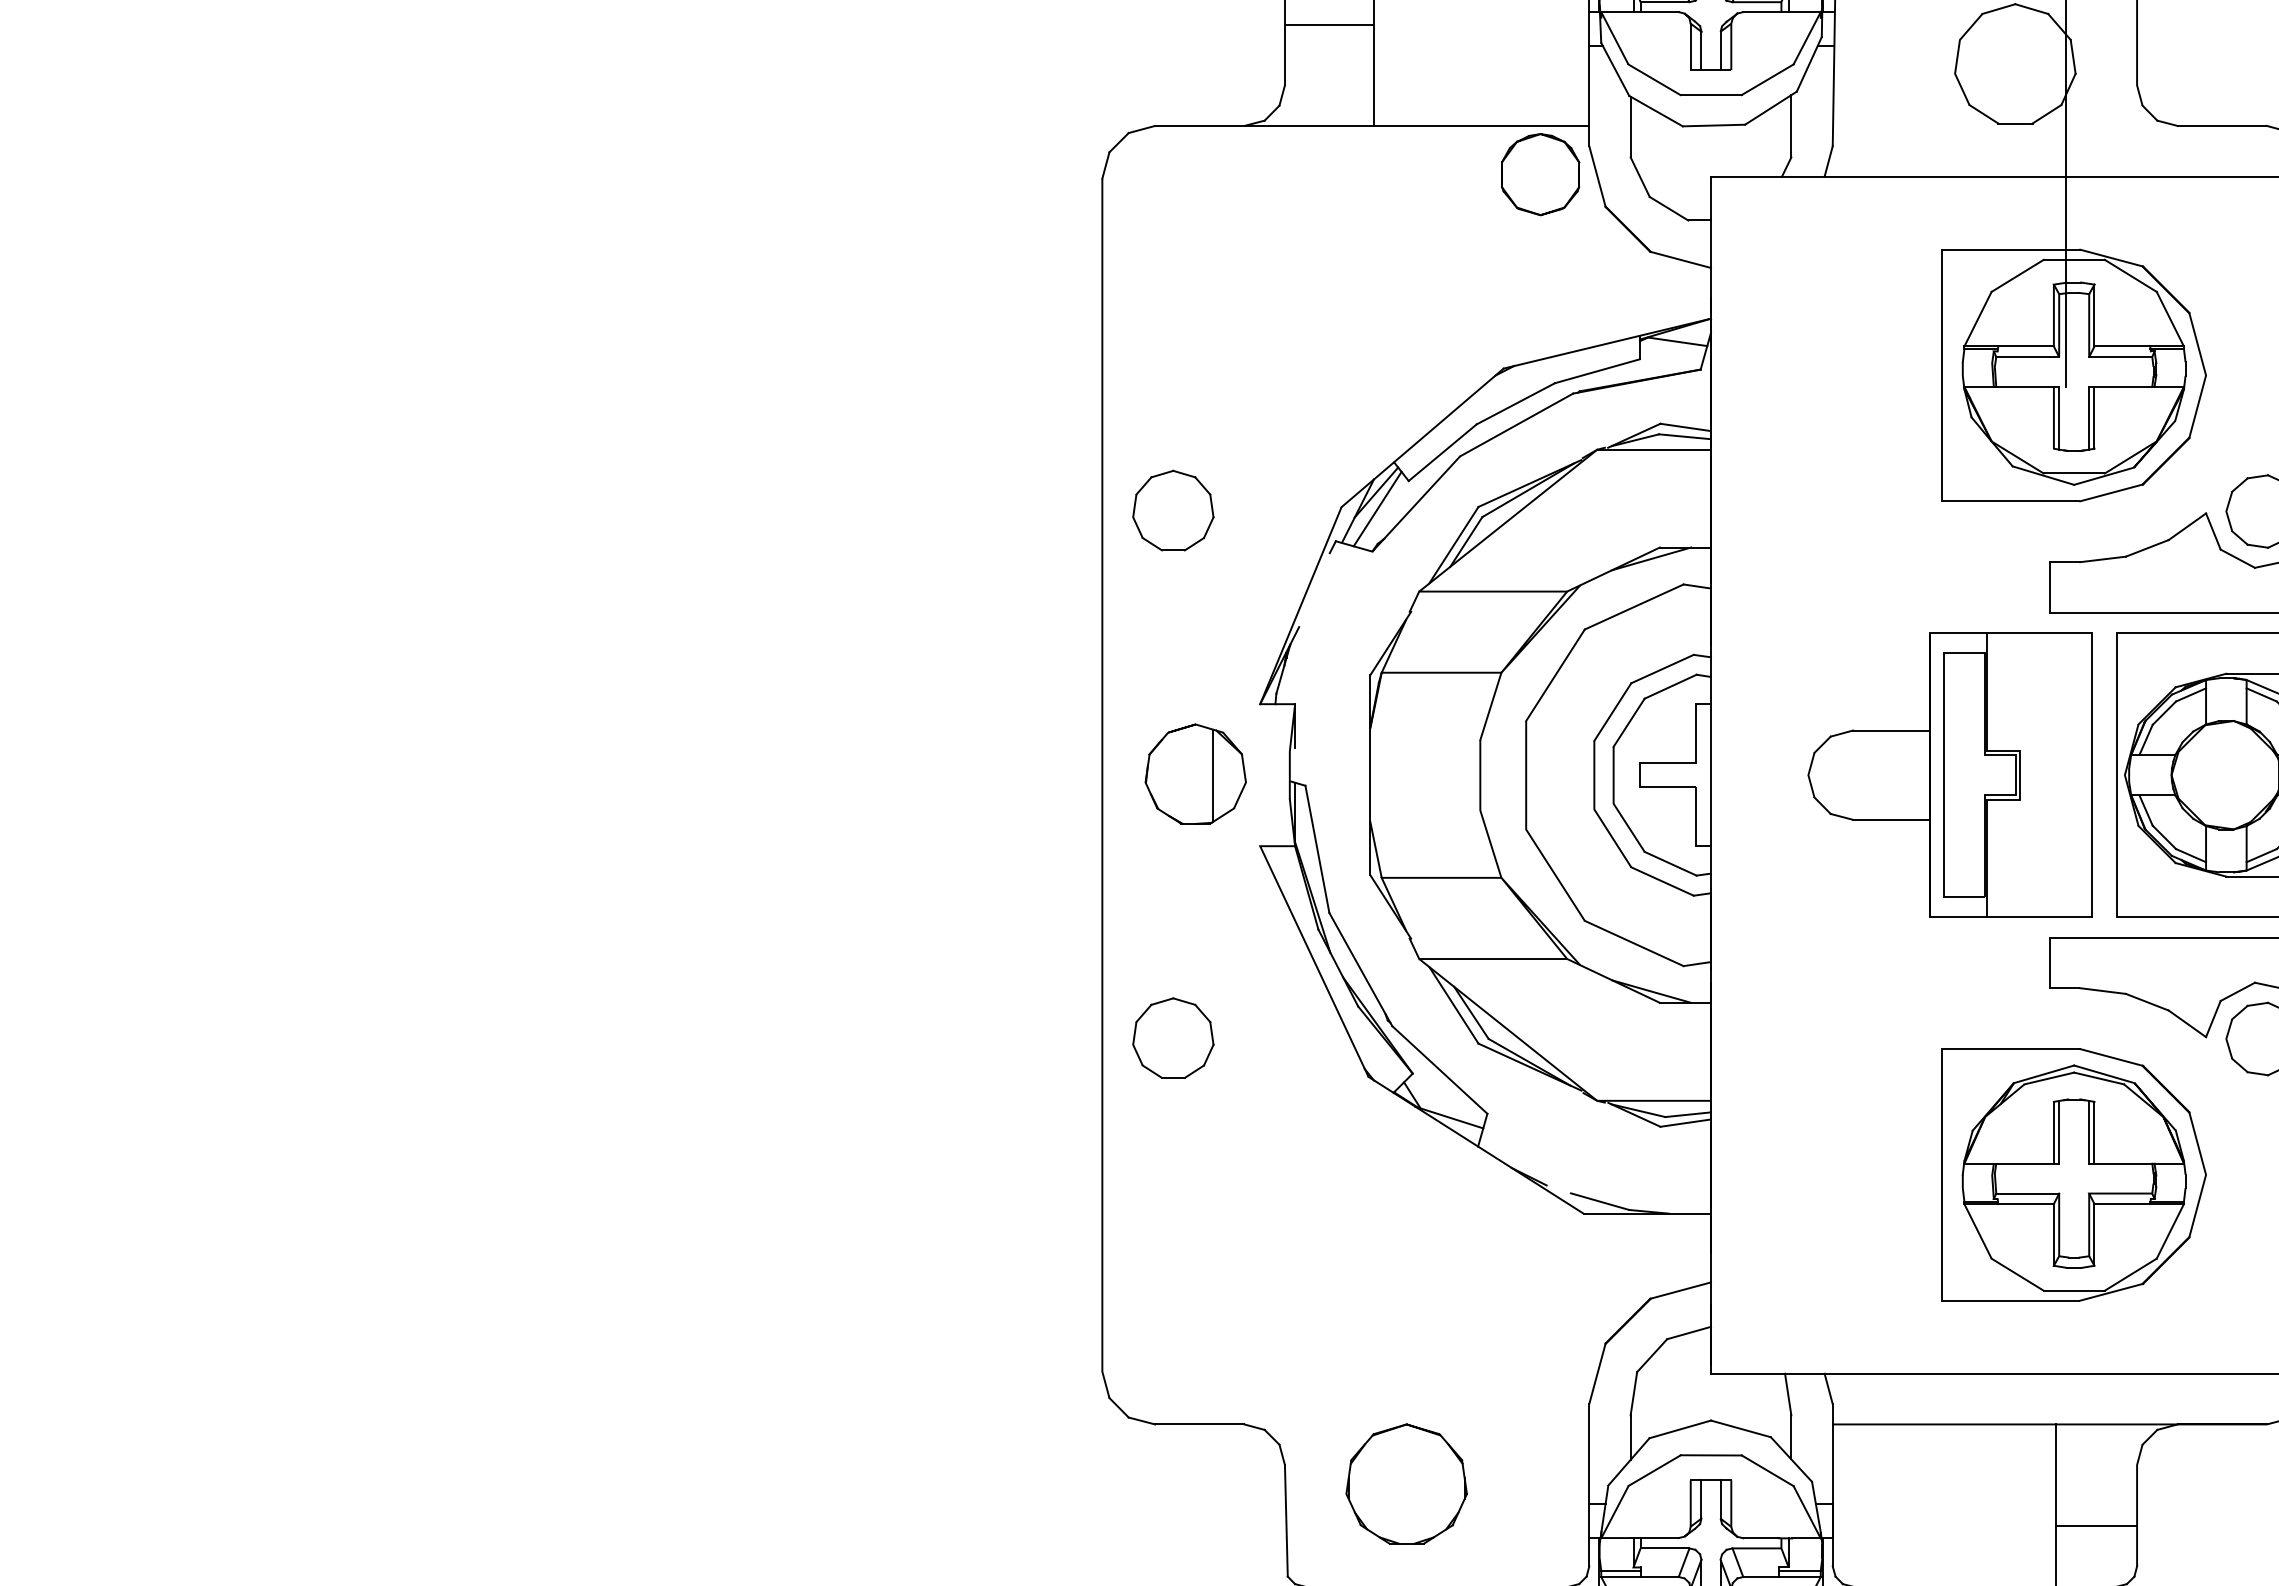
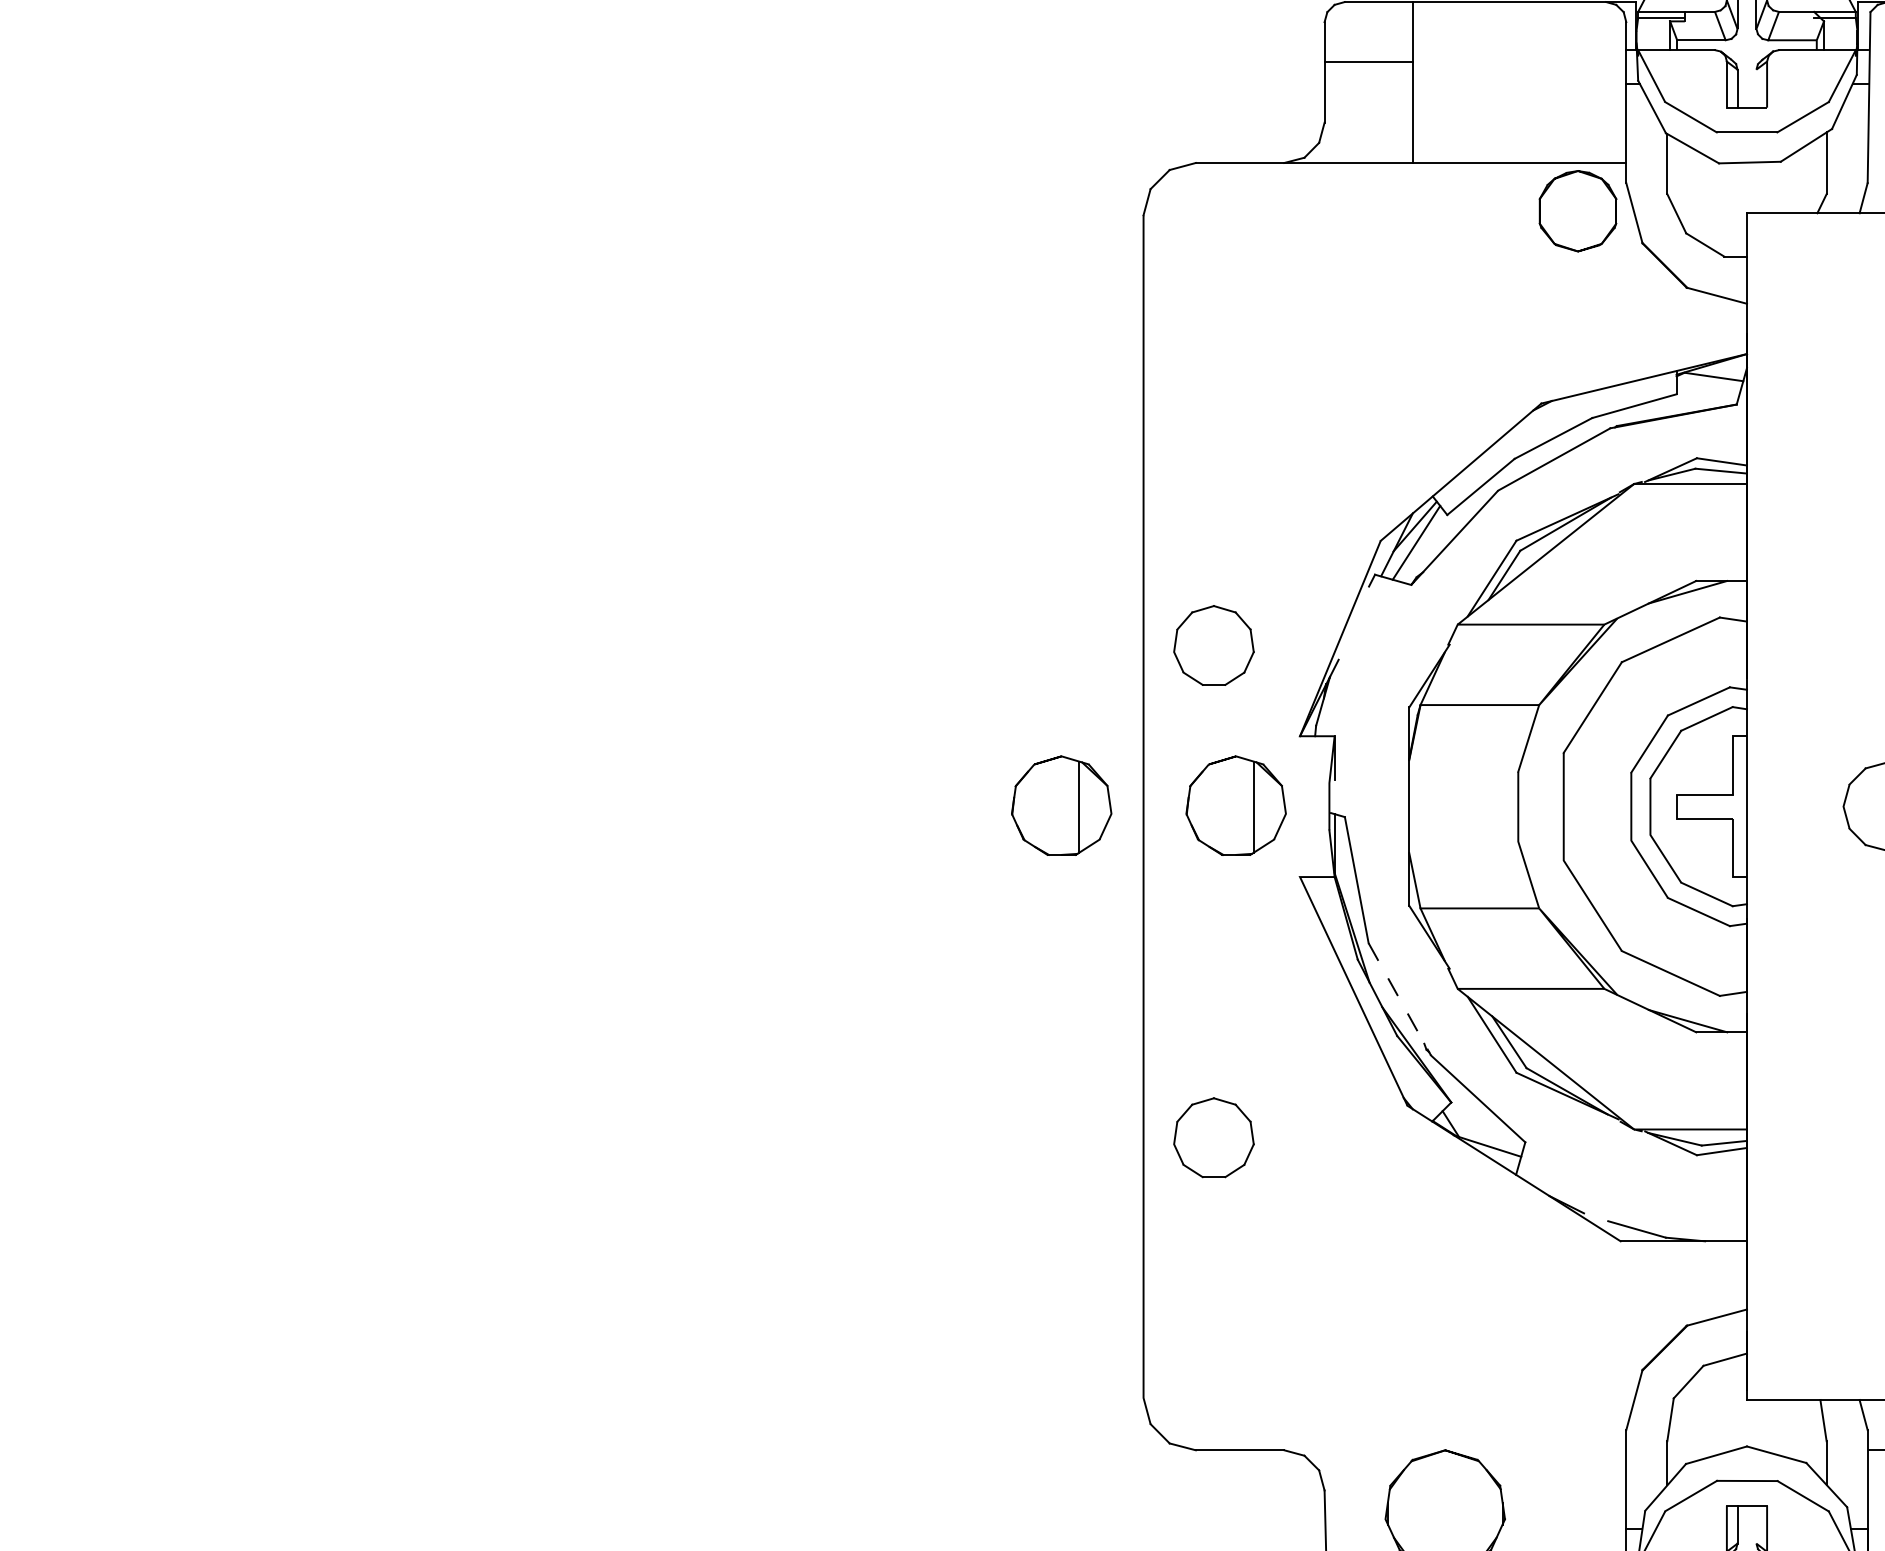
line: (1720, 50) -> (1756, 88), removed
part: (1173, 510) -> (1214, 645), moved
part: (1019, 773) -> (1061, 804), added
line: (1360, 969) -> (1399, 999), solid -> dashed
part: (1173, 1037) -> (1214, 1137), moved
line: (1720, 1499) -> (1756, 1524), removed

